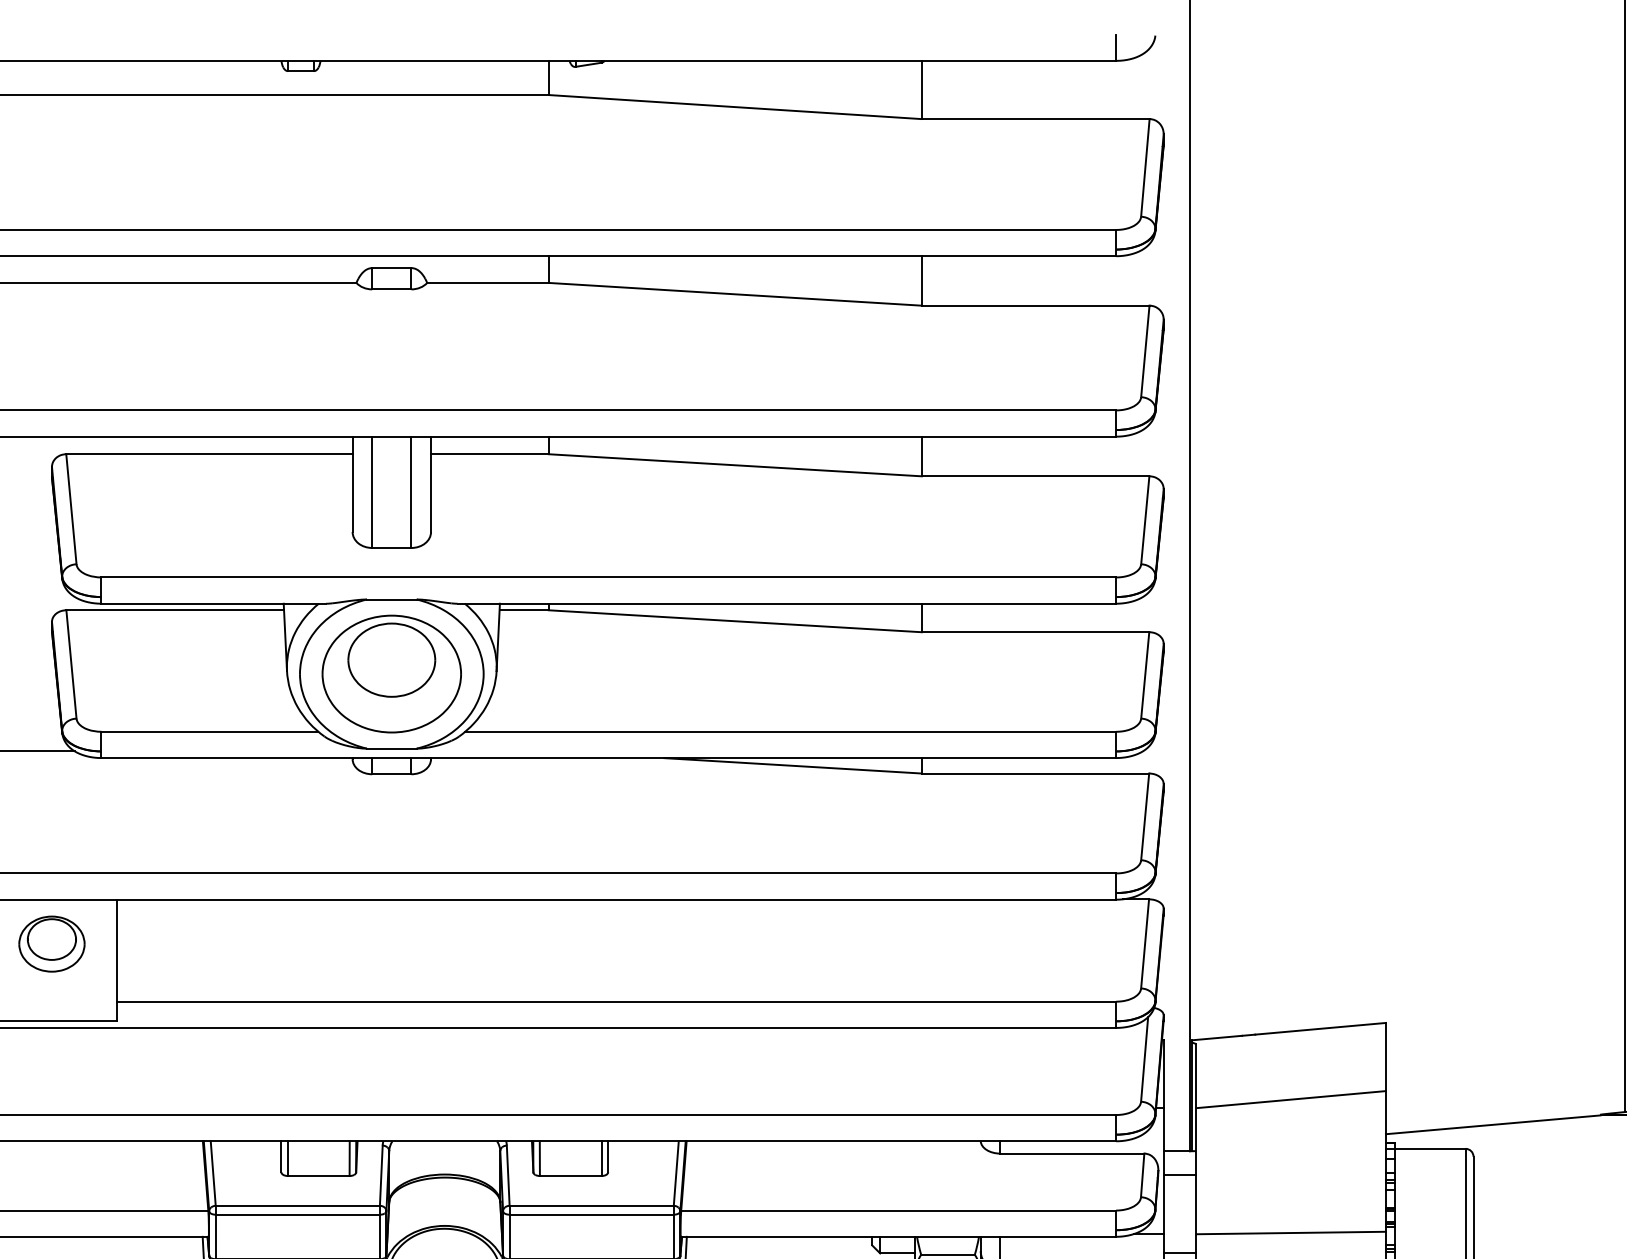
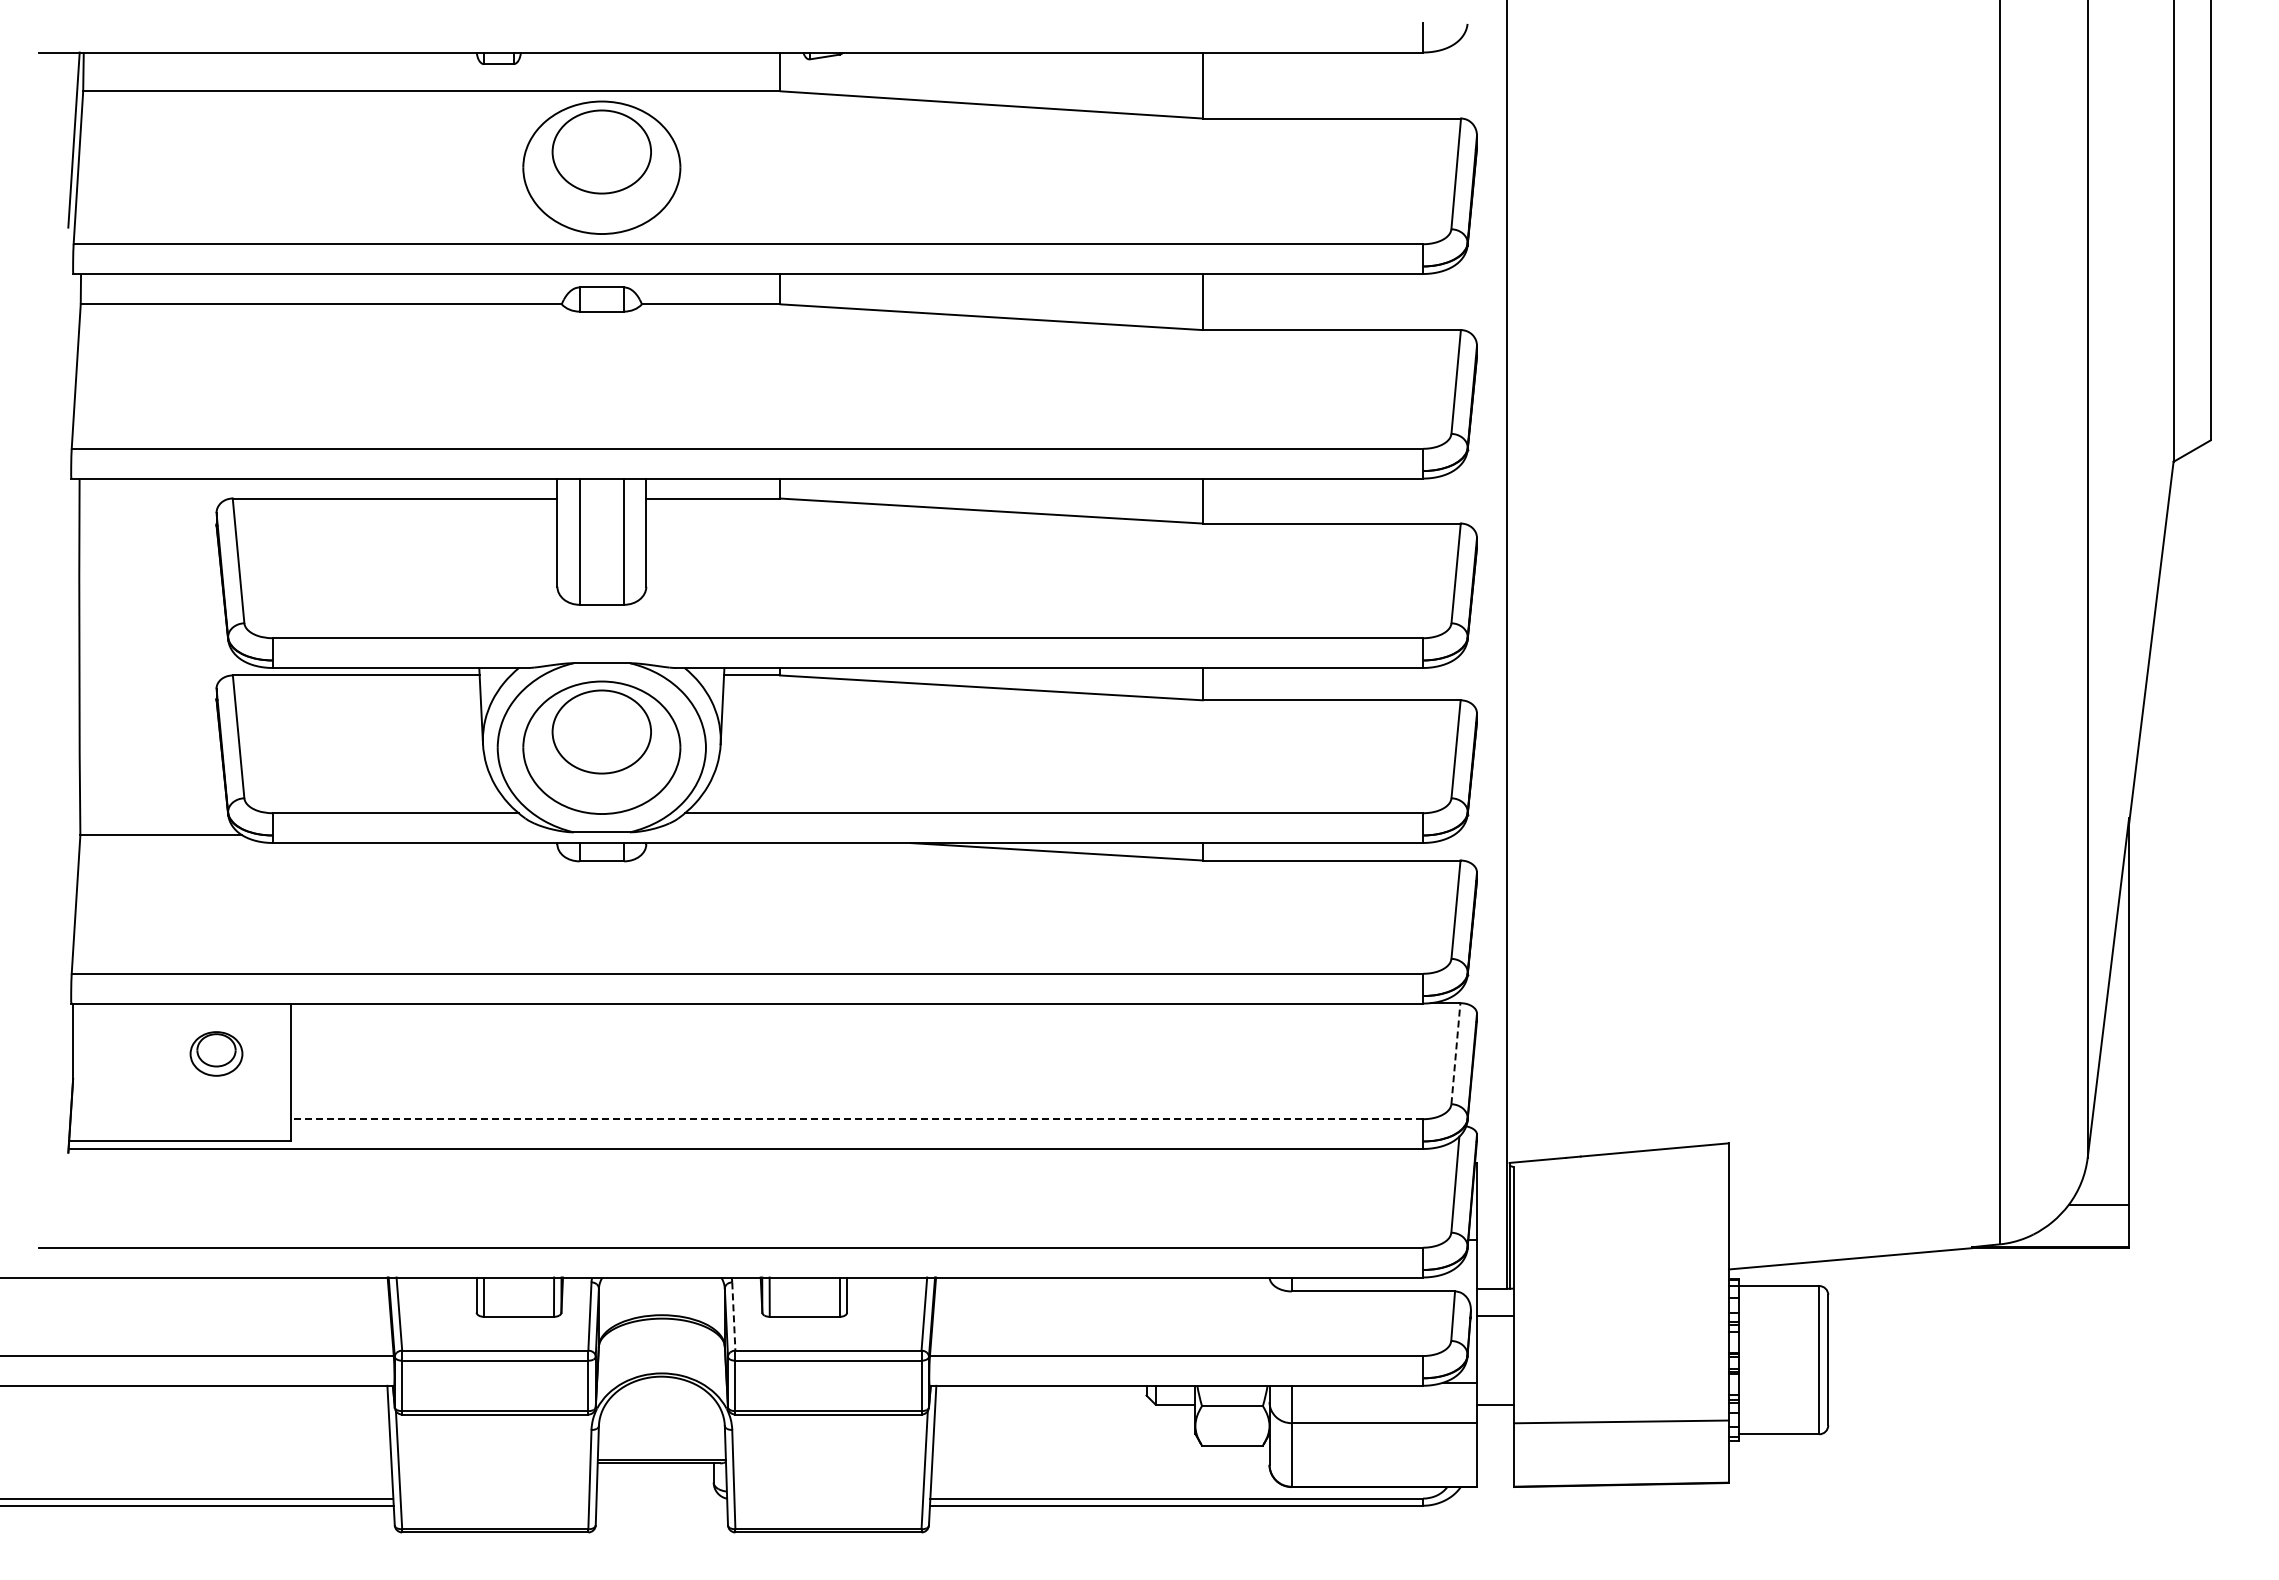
part: (391, 162) -> (601, 167), added
part: (51, 943) -> (216, 1053), size x0.7
line: (1144, 943) -> (1455, 1053), solid -> dashed
line: (616, 1001) -> (856, 1119), solid -> dashed
line: (1291, 1098) -> (1621, 1229), removed
line: (507, 1176) -> (733, 1317), solid -> dashed
line: (1291, 1233) -> (1621, 1381), removed

